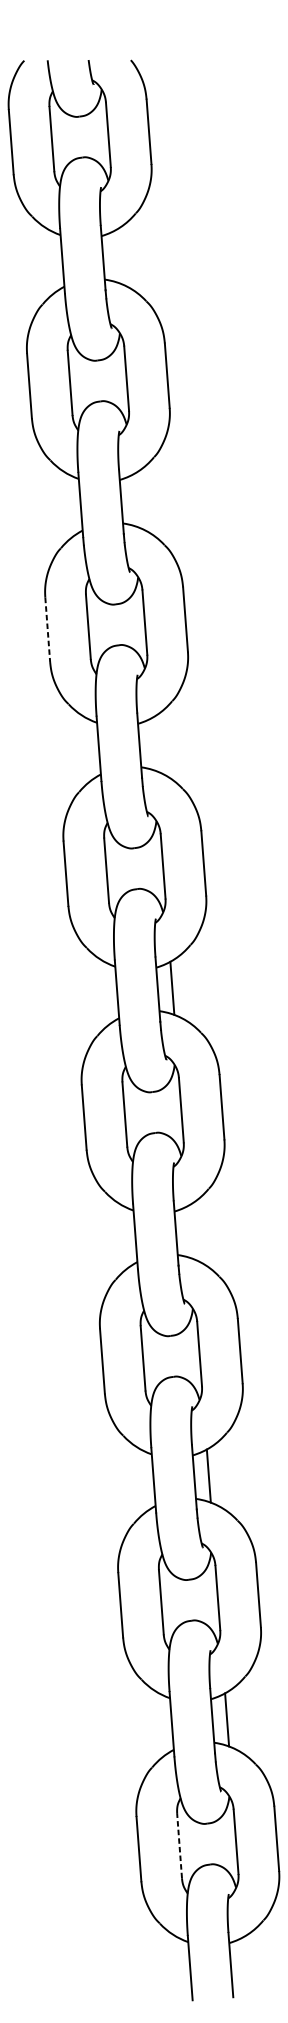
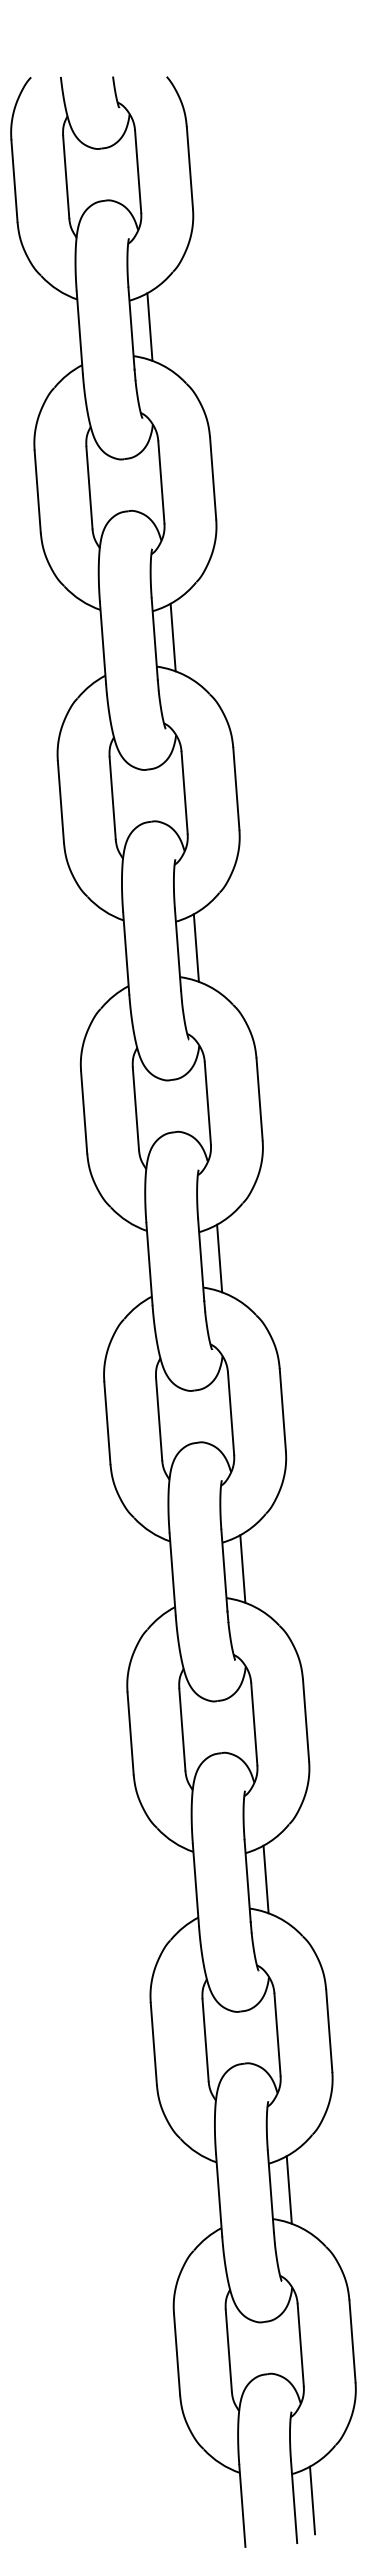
line: (117, 256) -> (149, 326), added
line: (135, 500) -> (172, 637), added
line: (47, 630) -> (60, 802), dashed -> solid
line: (153, 744) -> (195, 947), added
line: (190, 1231) -> (242, 1568), added
line: (179, 1845) -> (228, 2350), dashed -> solid
line: (245, 1963) -> (312, 2500), added

